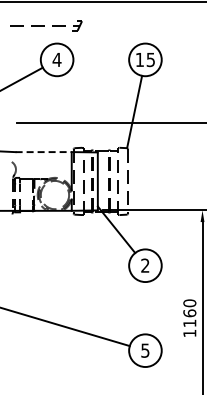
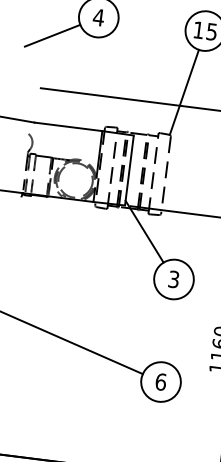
line: (44, 152) -> (69, 127), dashed -> solid
text: (145, 265) -> (174, 279), 2 -> 3
text: (145, 350) -> (161, 381), 5 -> 6

